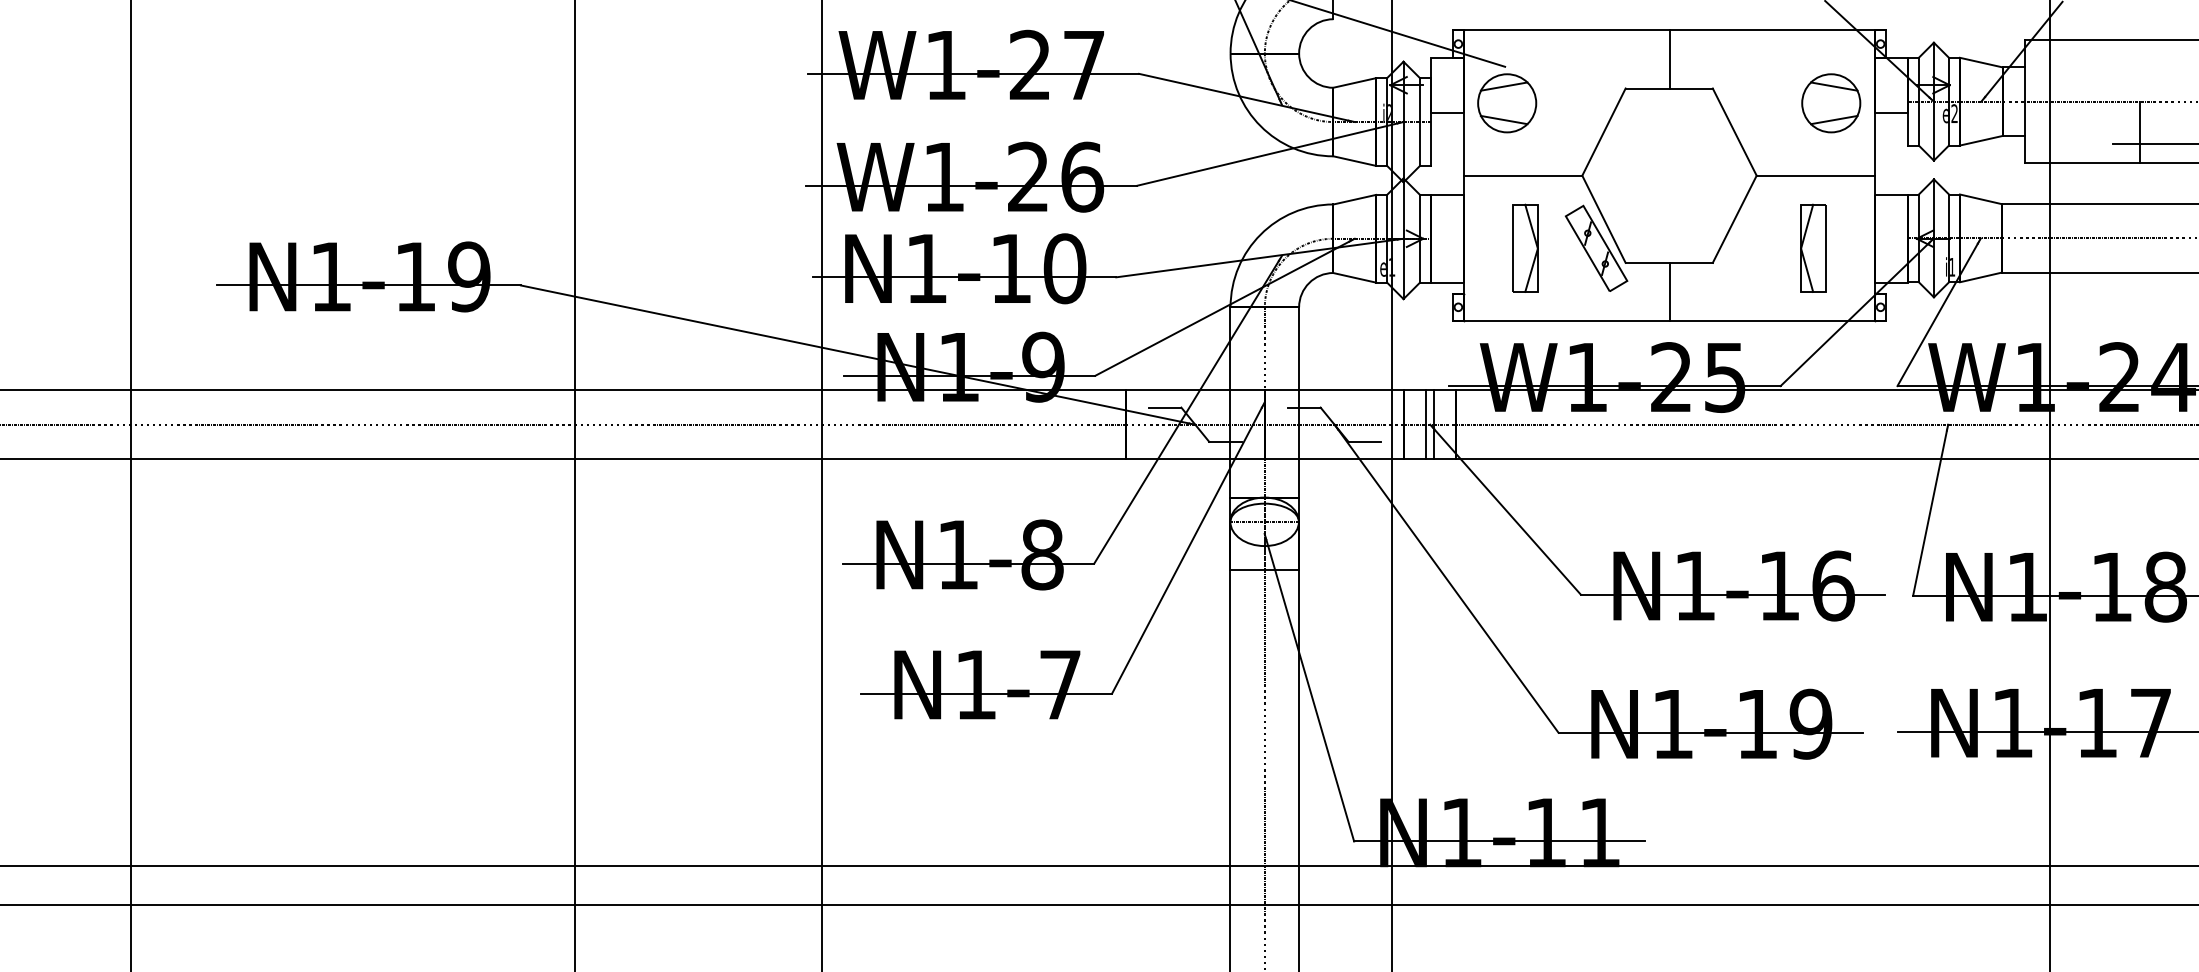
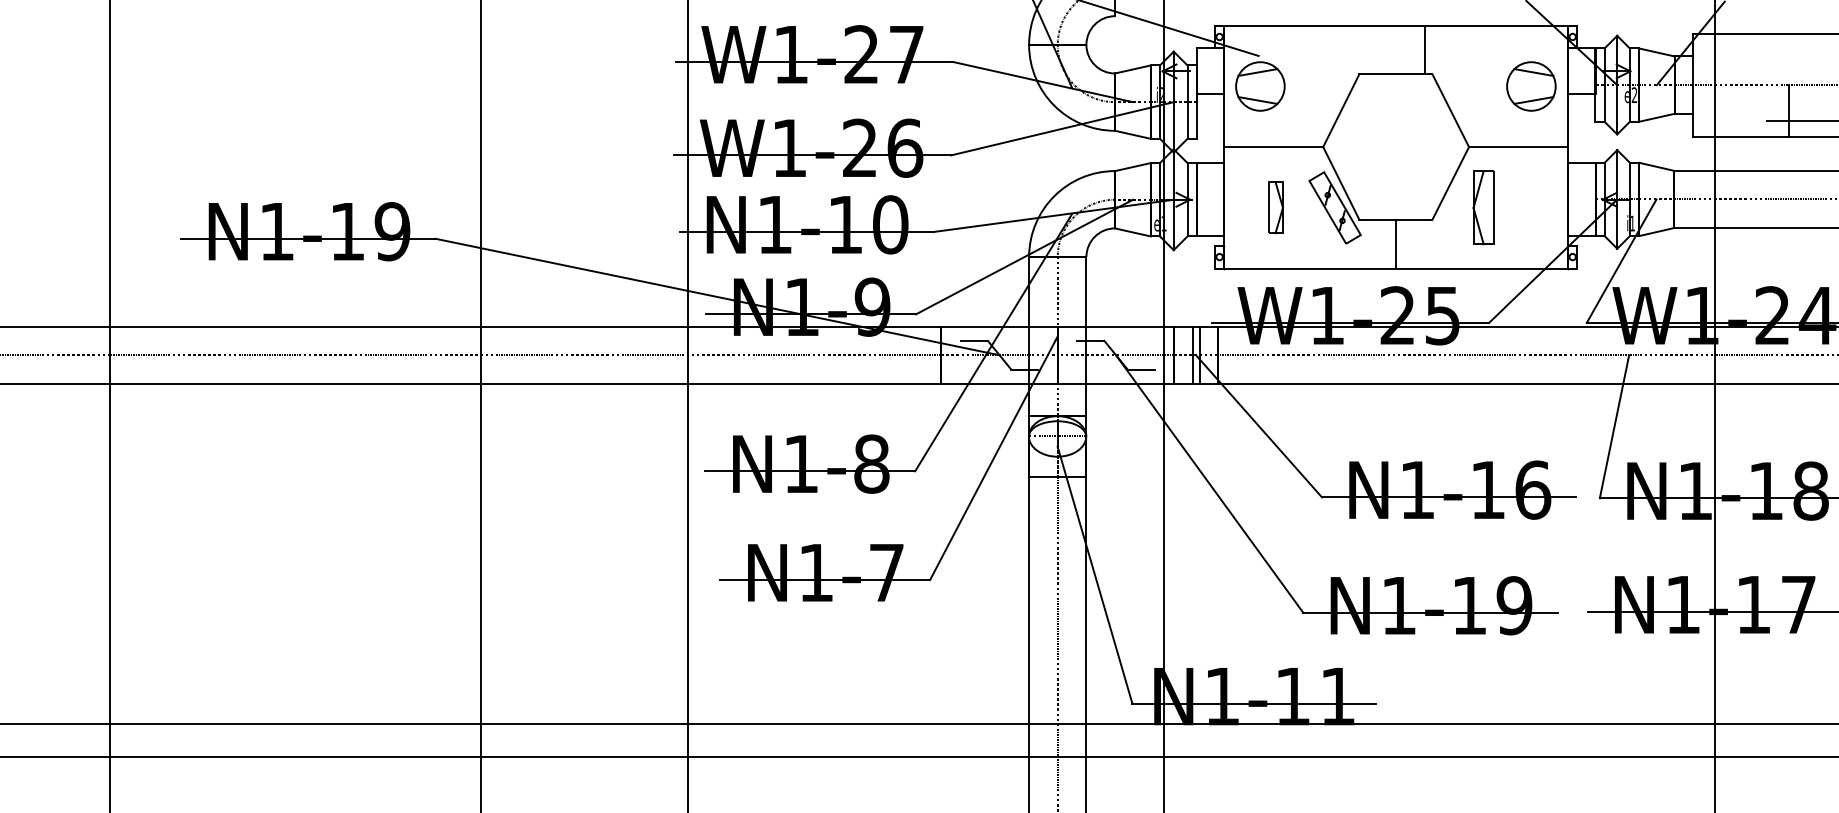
line: (1669, 59) -> (1424, 49), moved
part: (1525, 247) -> (1275, 207), size x0.7
part: (1813, 247) -> (1483, 207), moved

